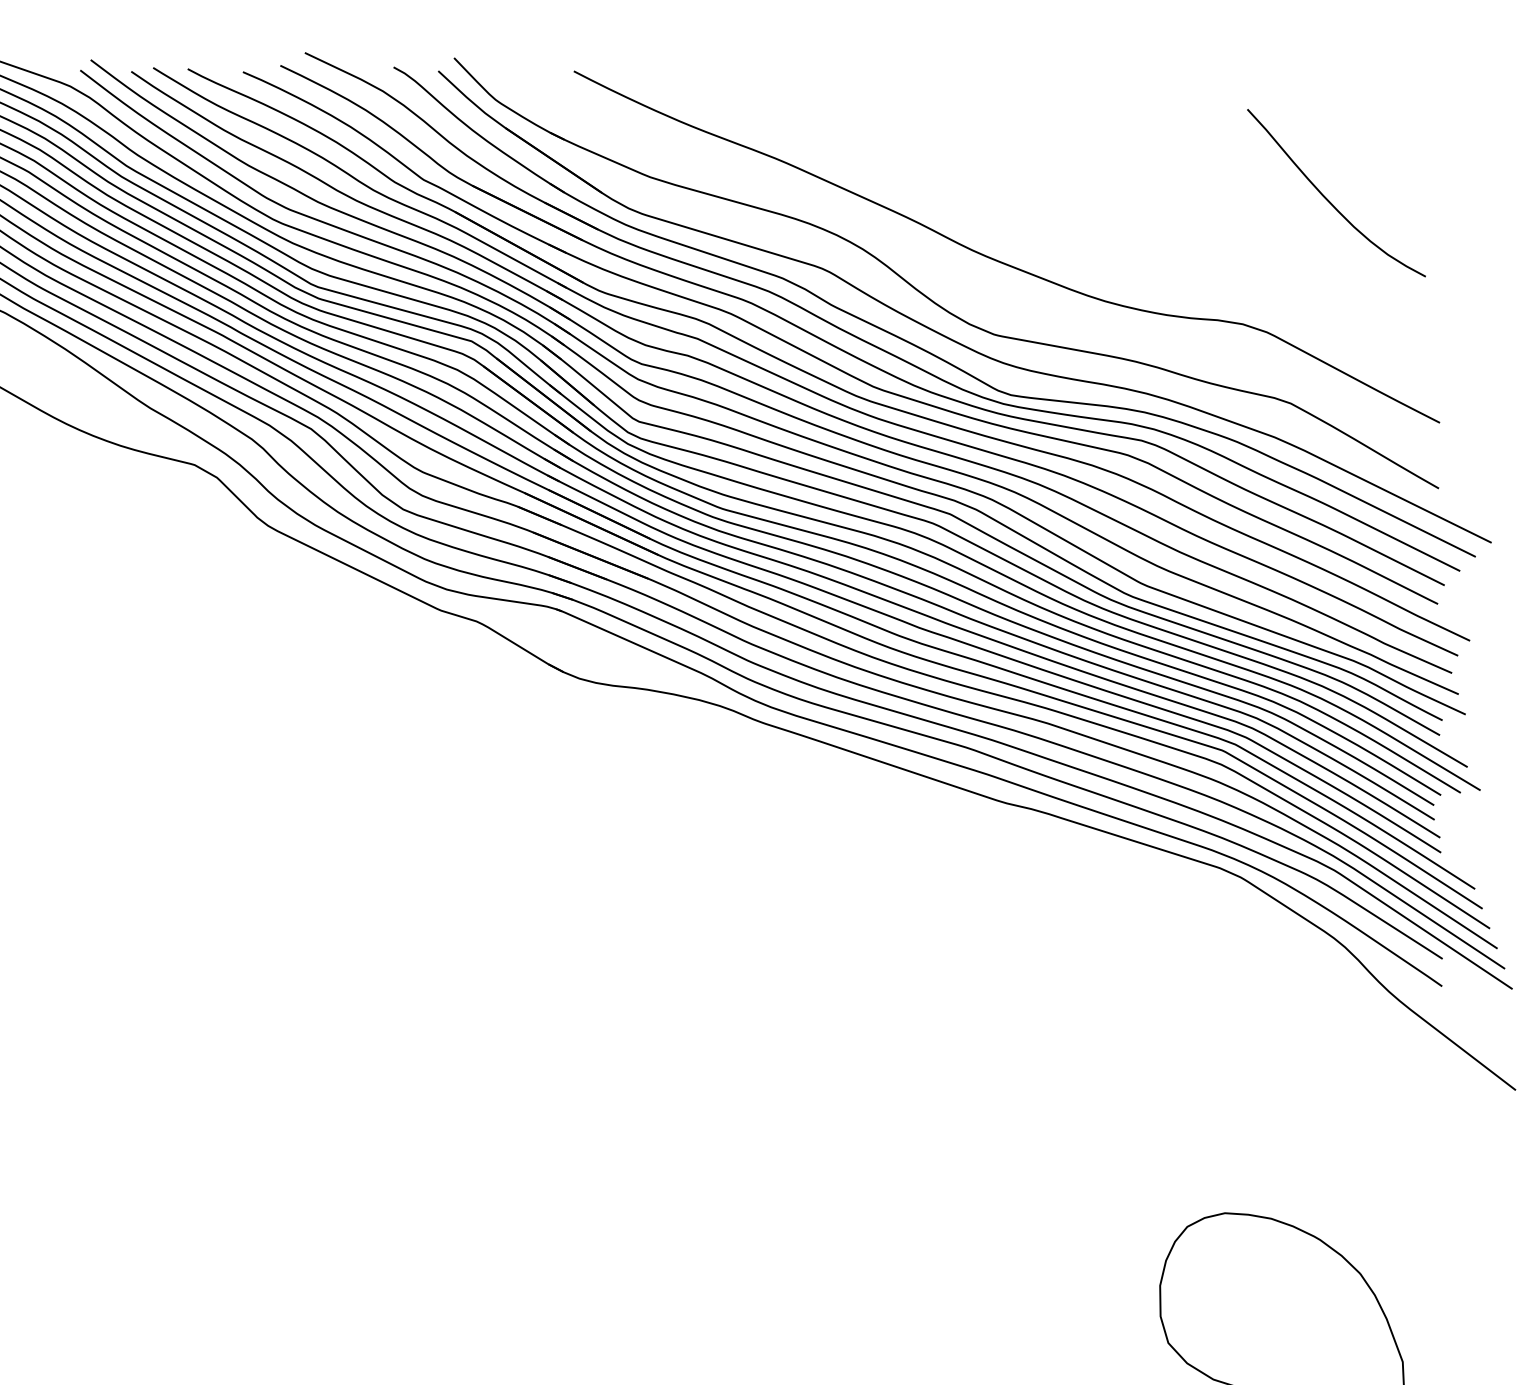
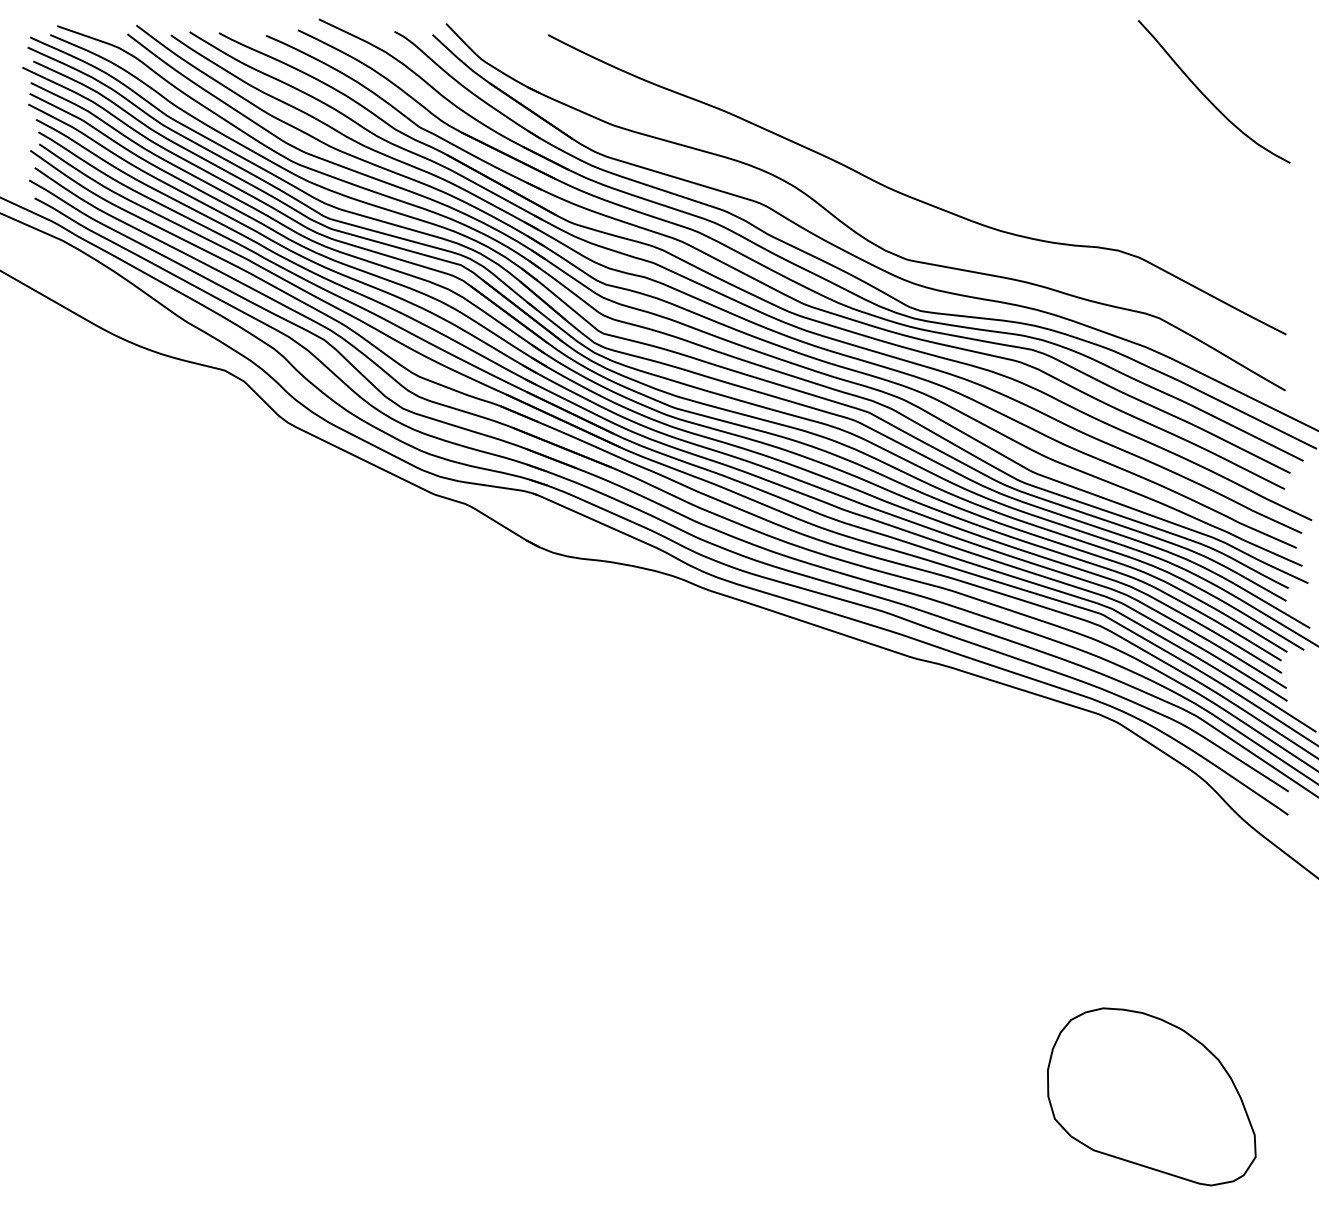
curve: (1328, 199) -> (1207, 97), moved

